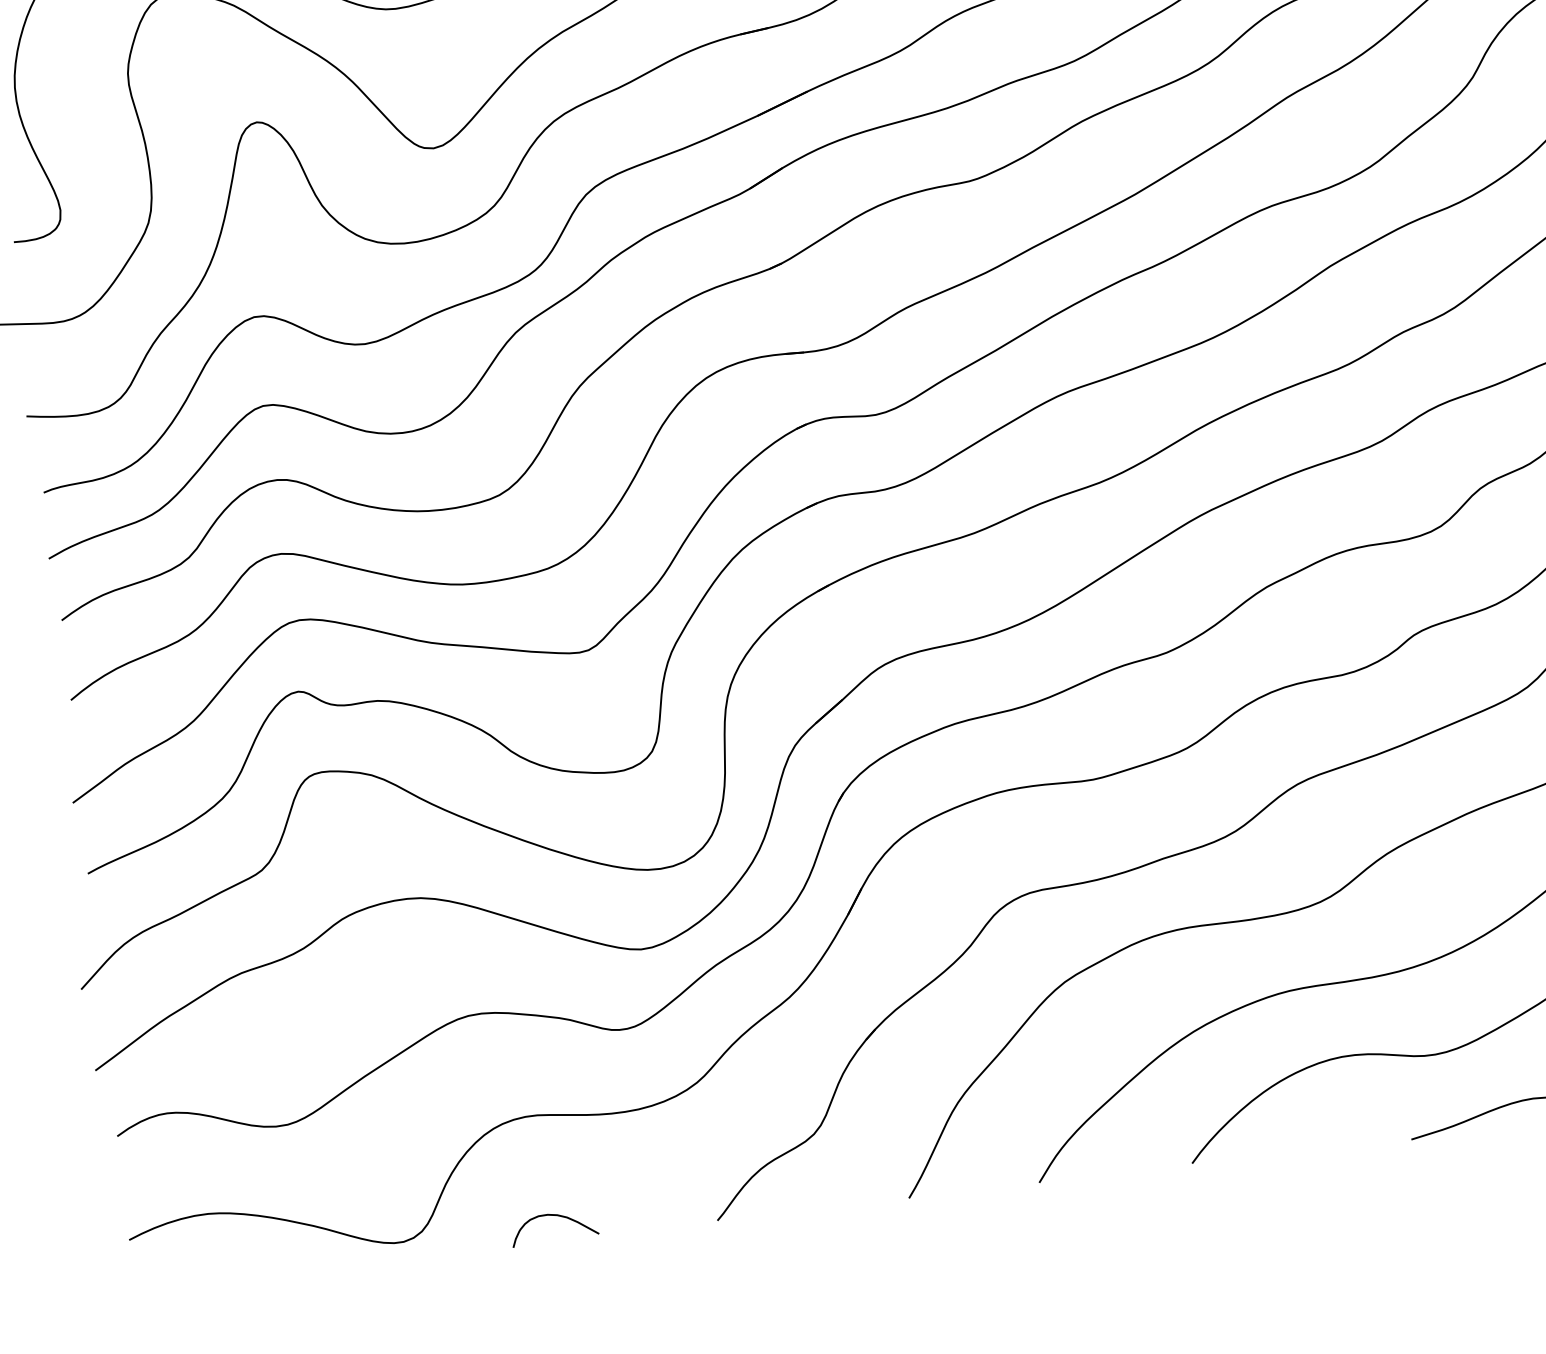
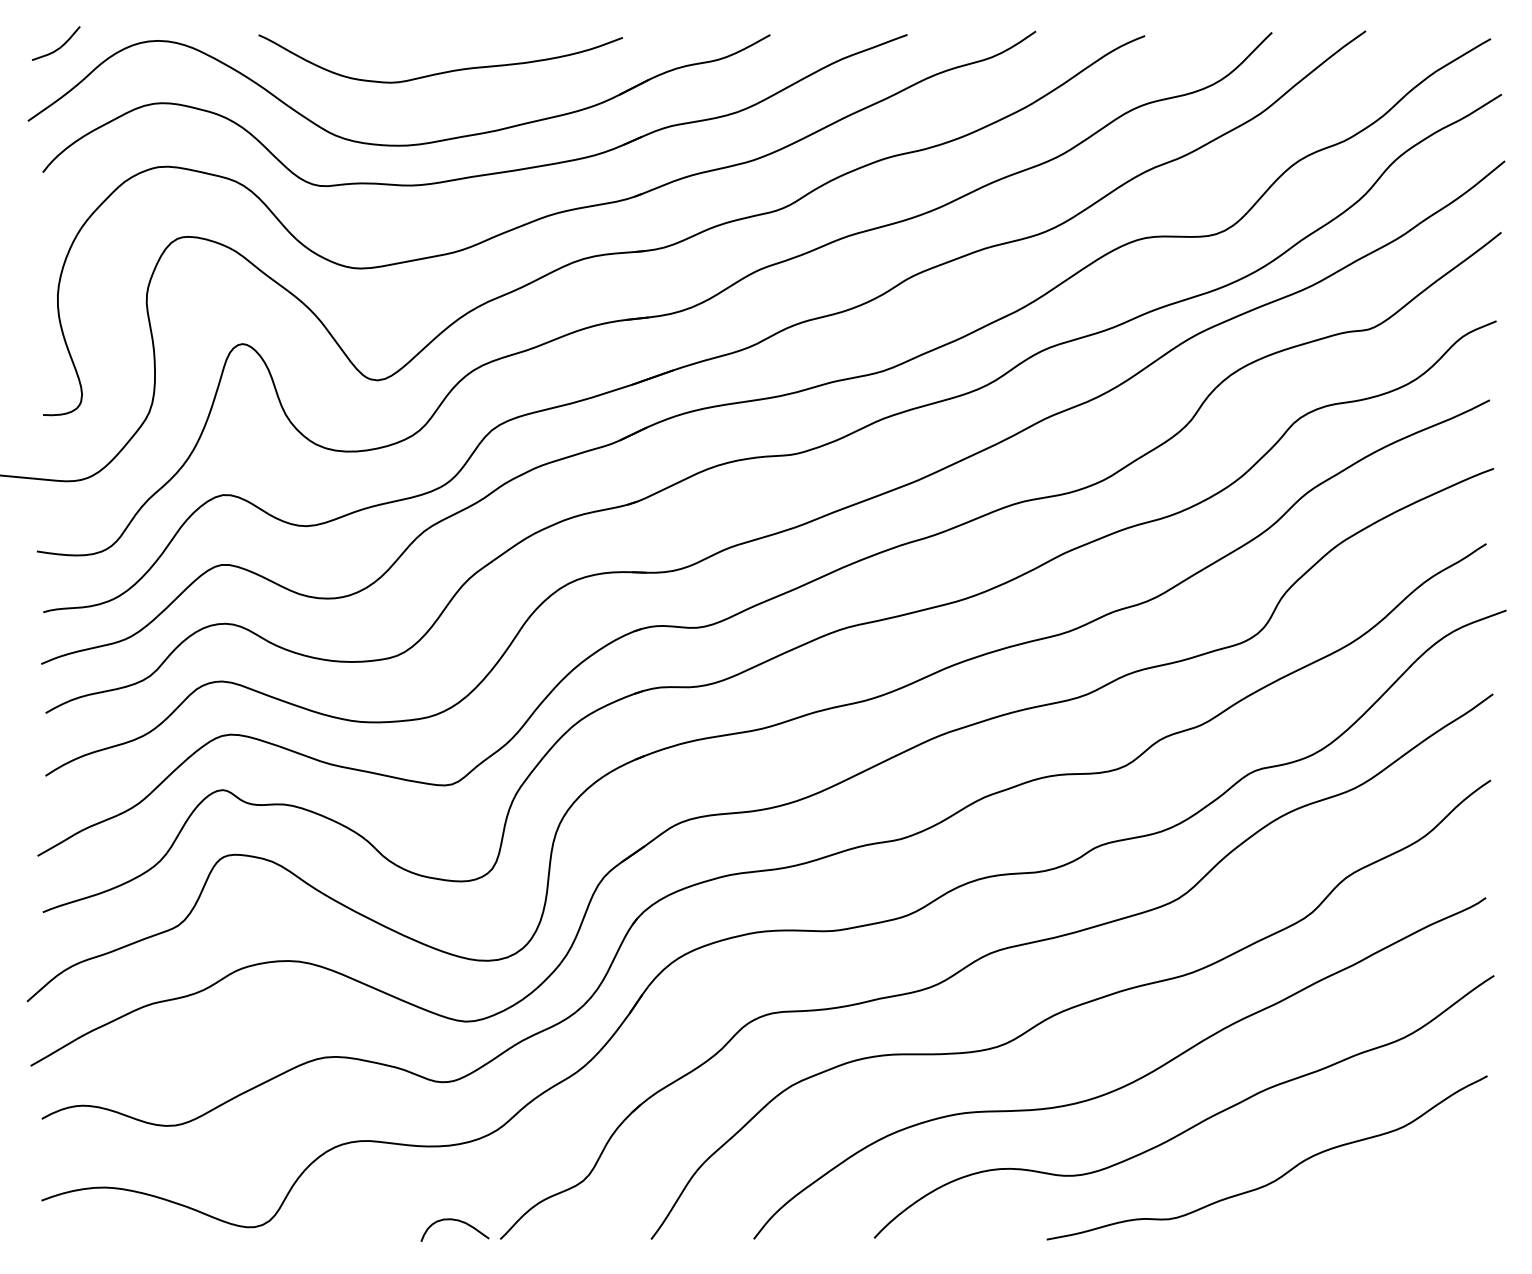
curve: (556, 1216) -> (457, 1221), moved

